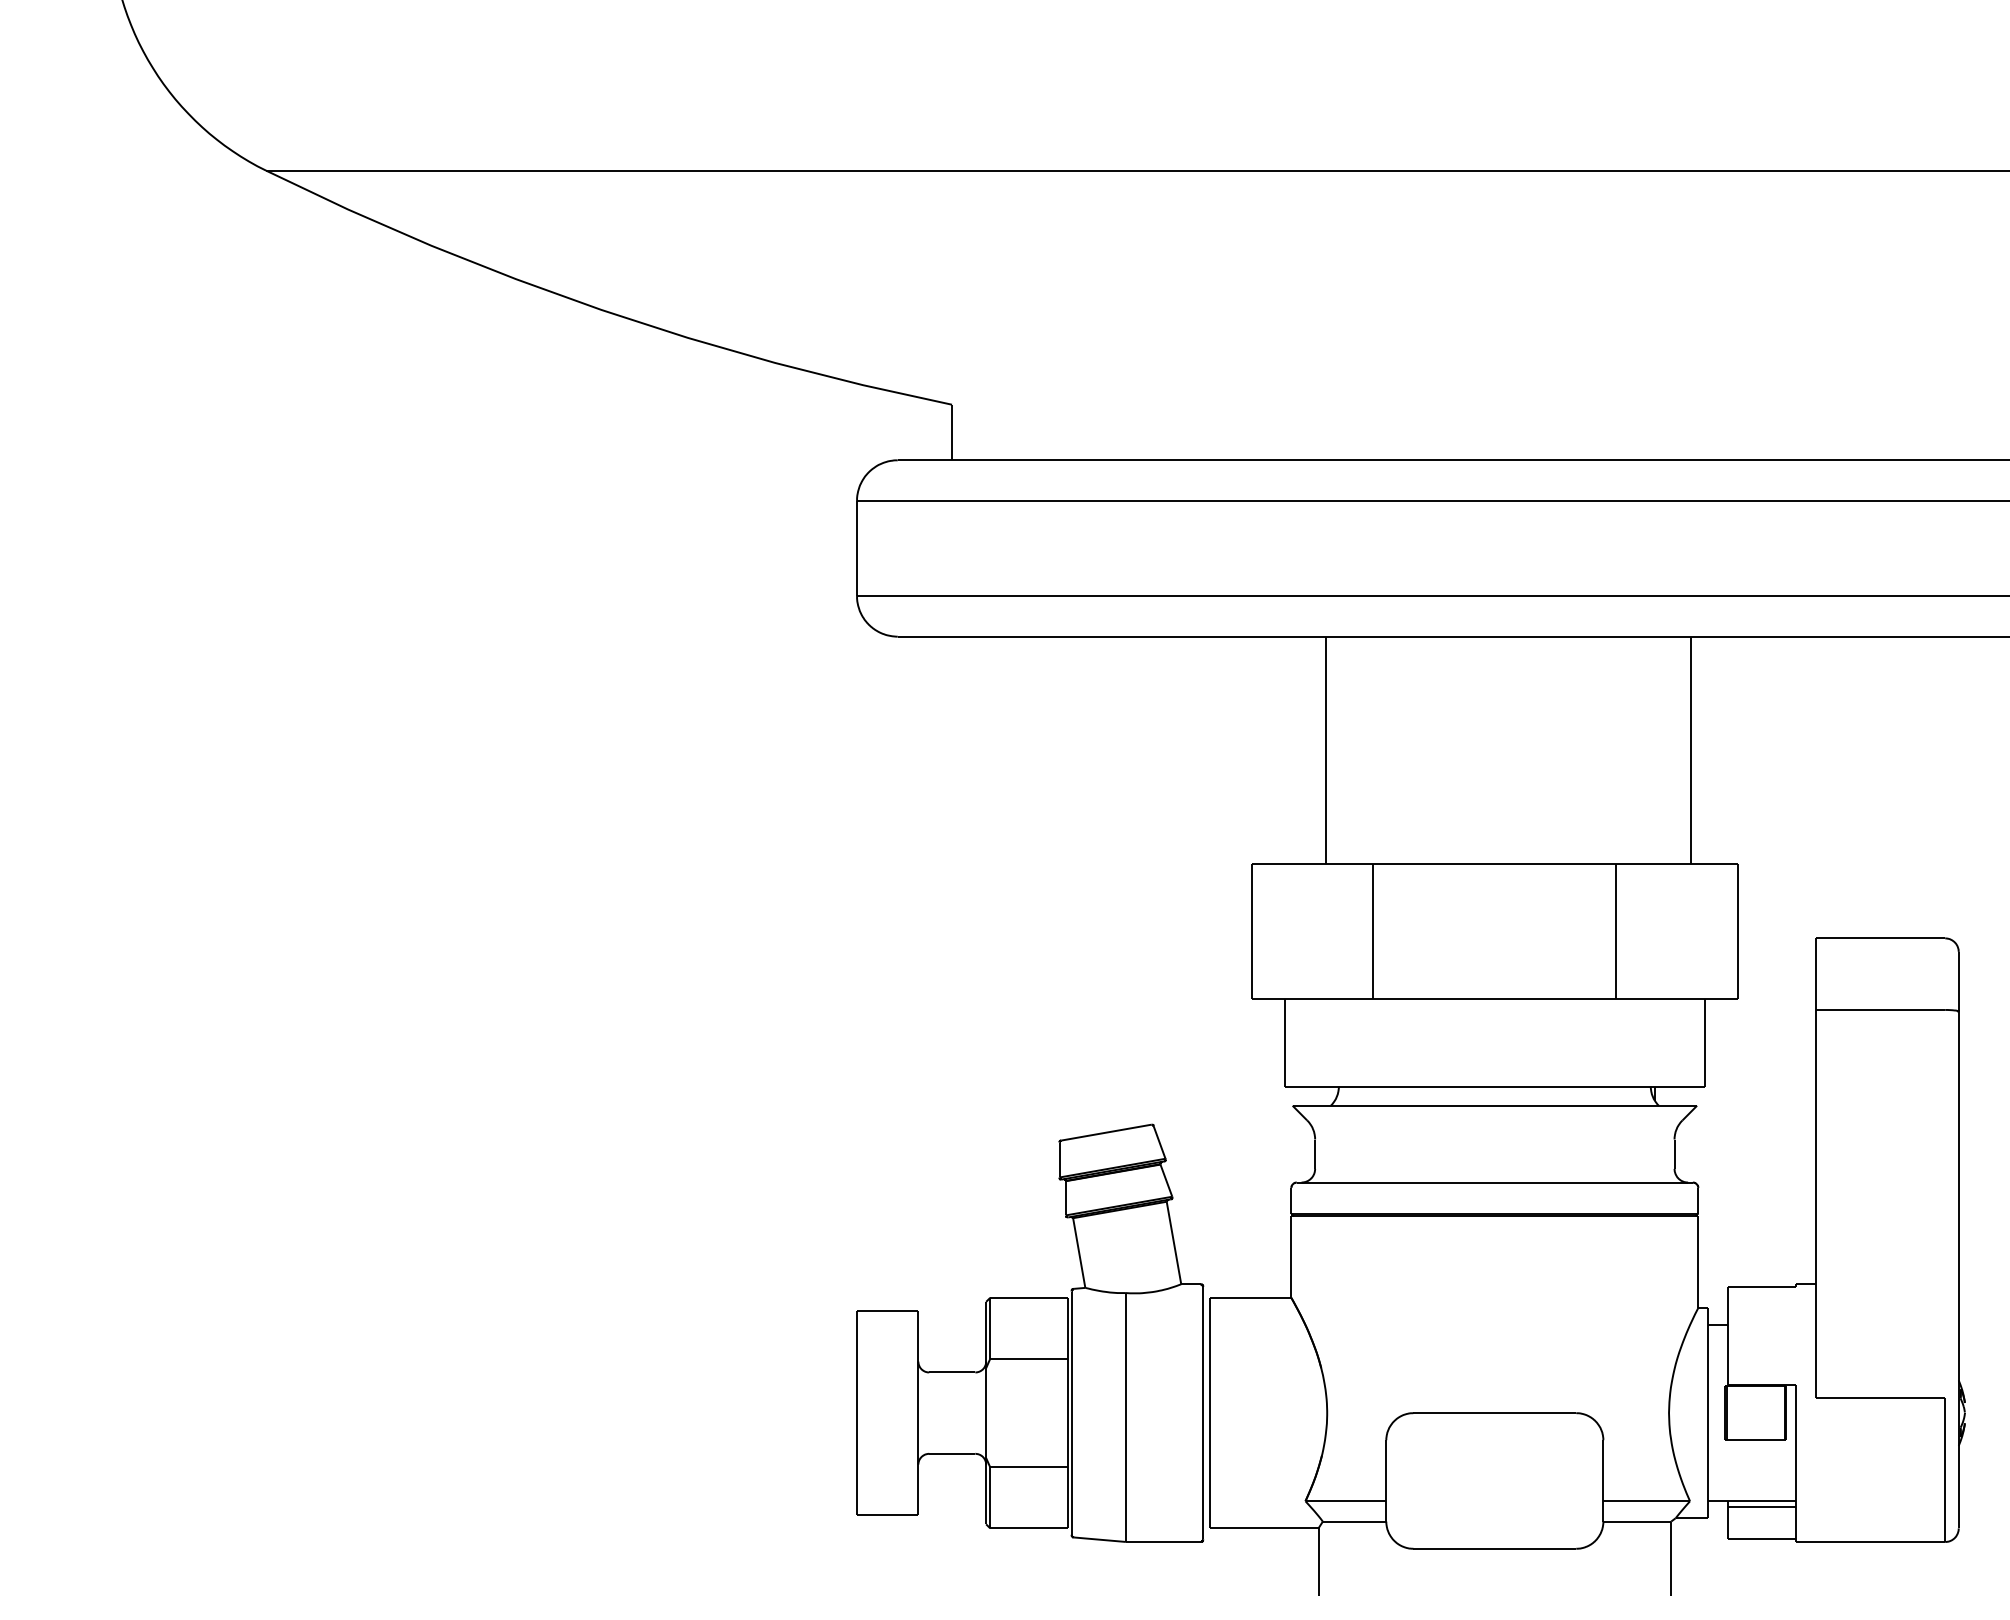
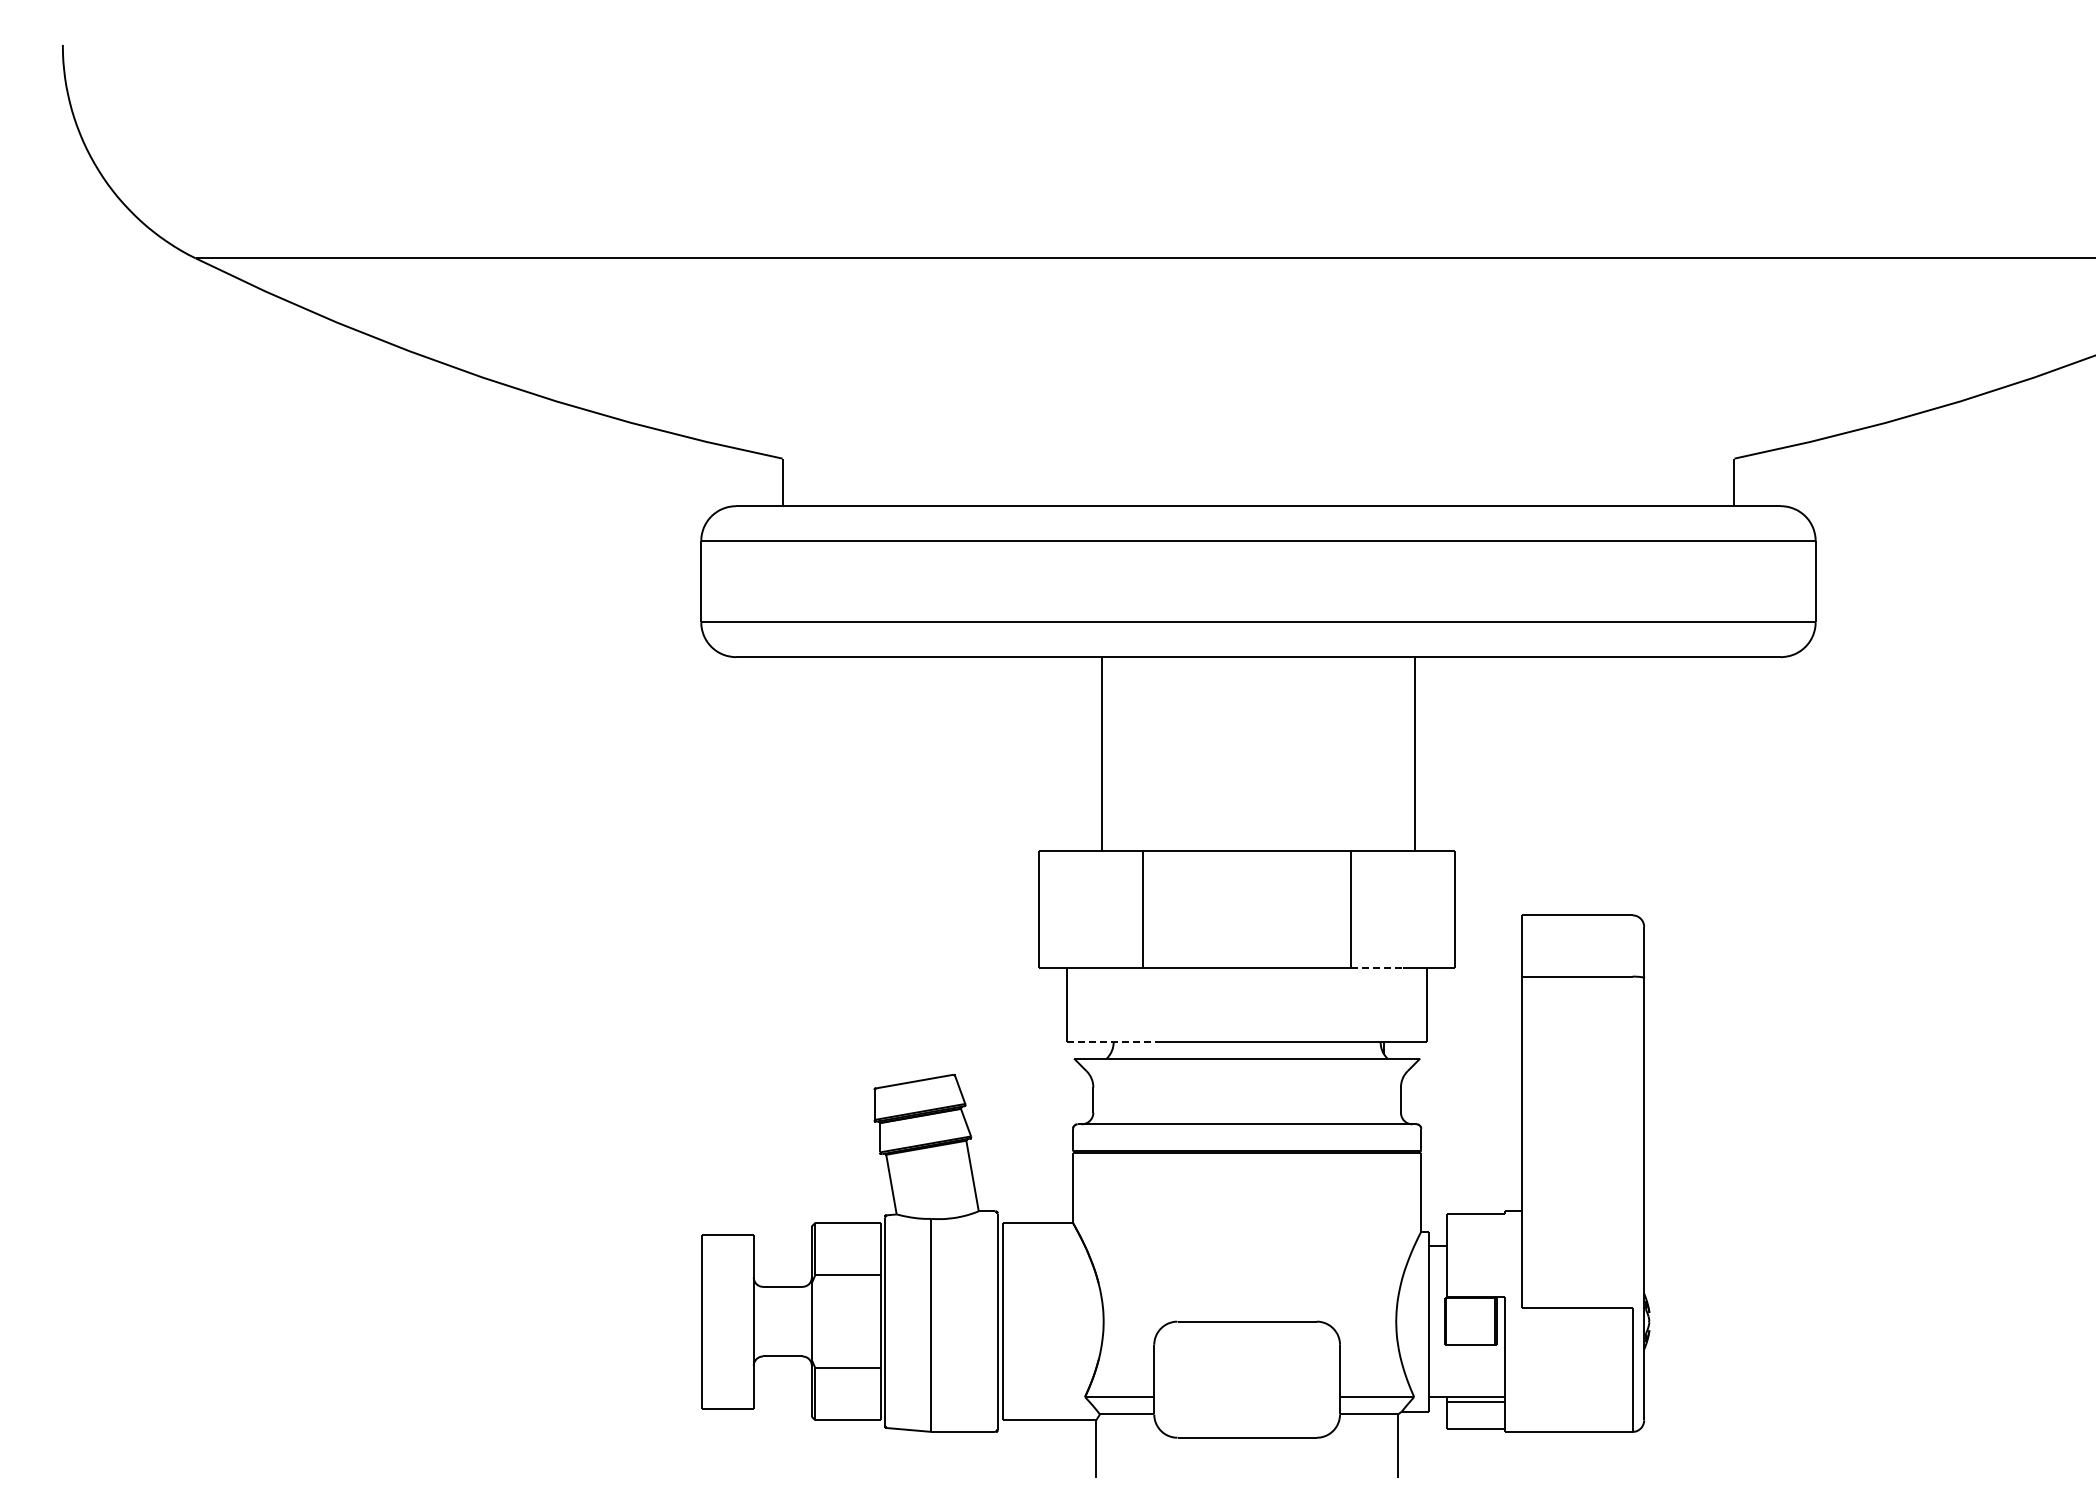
line: (1645, 999) -> (1376, 967), solid -> dashed
line: (1337, 1086) -> (1112, 1042), solid -> dashed

